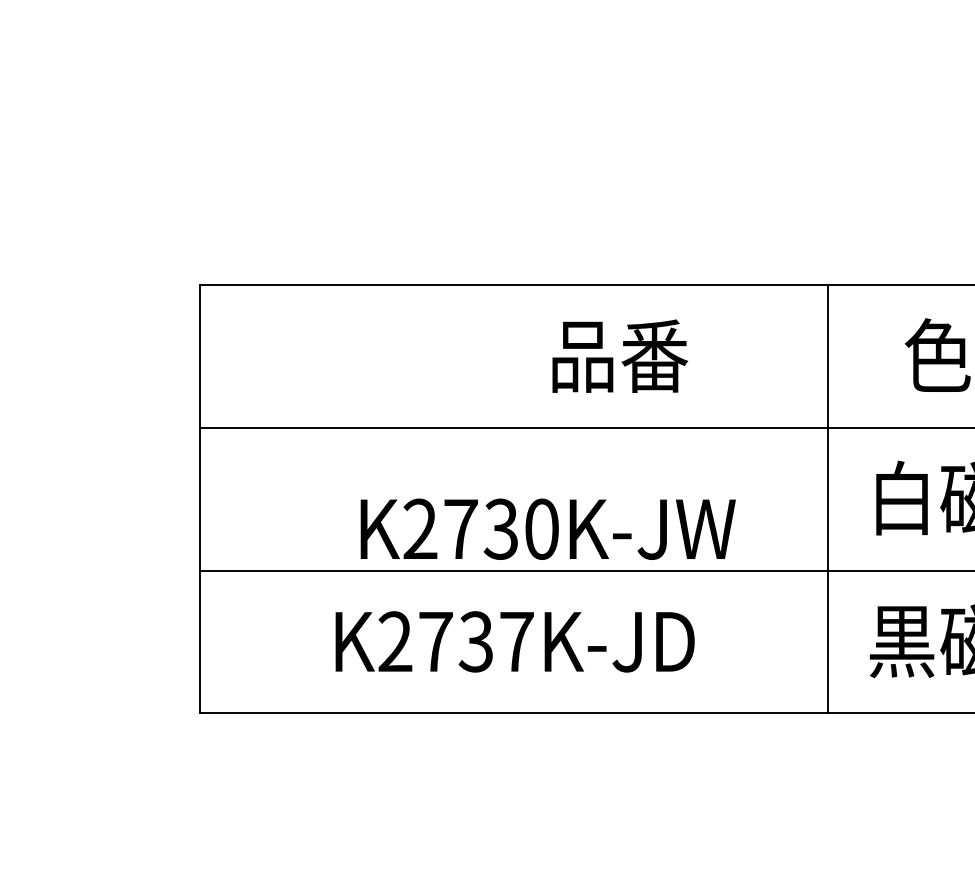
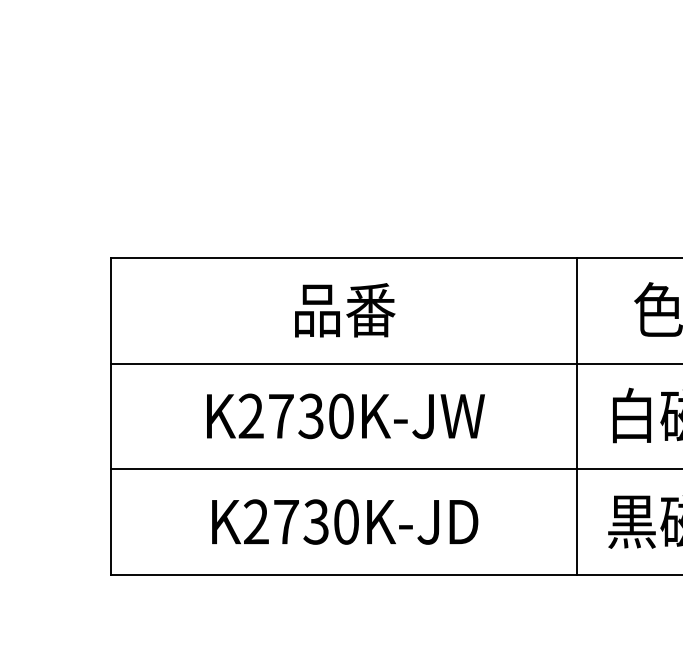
text: (620, 355) -> (345, 309), moved
text: (547, 528) -> (345, 415), moved
text: (516, 641) -> (346, 521), K2737K-JD -> K2730K-JD

